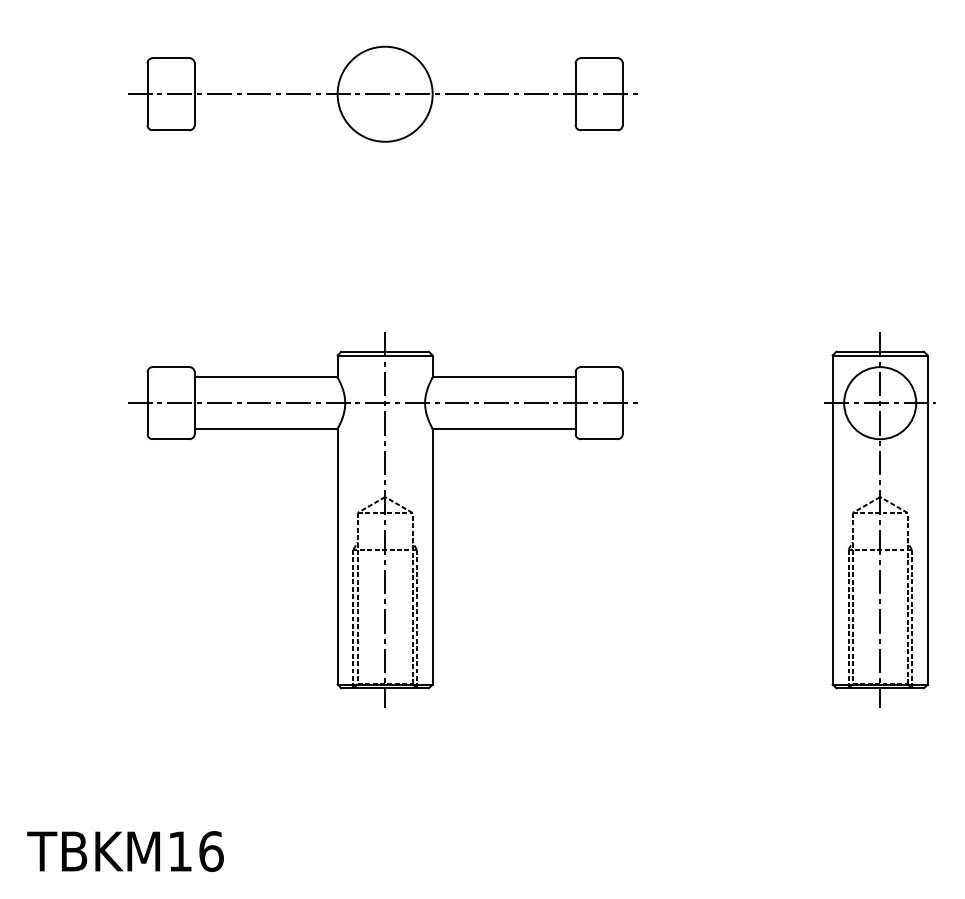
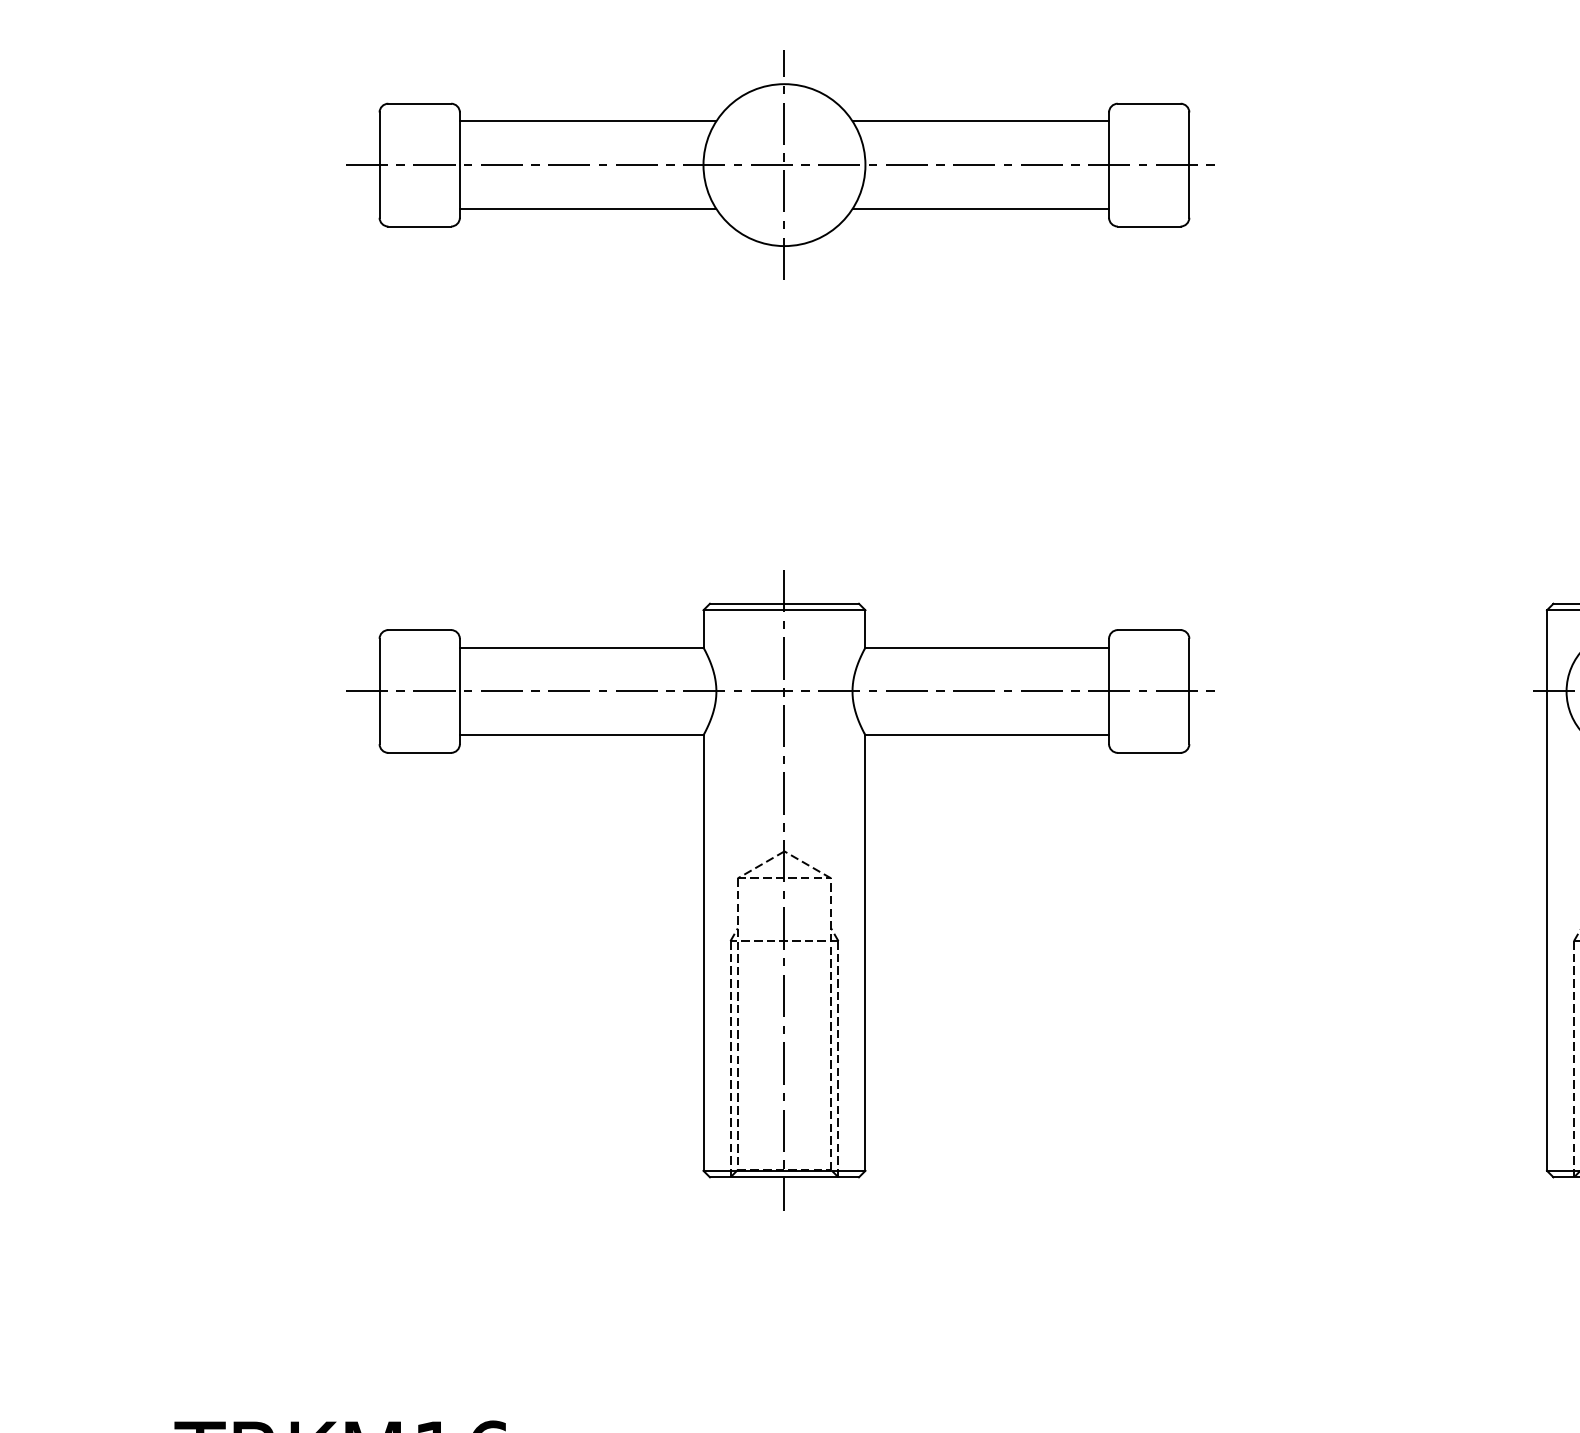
line: (269, 68) -> (587, 121), added
line: (500, 68) -> (980, 121), added
line: (385, 93) -> (785, 163), added
line: (269, 120) -> (587, 209), added
line: (500, 120) -> (980, 209), added

